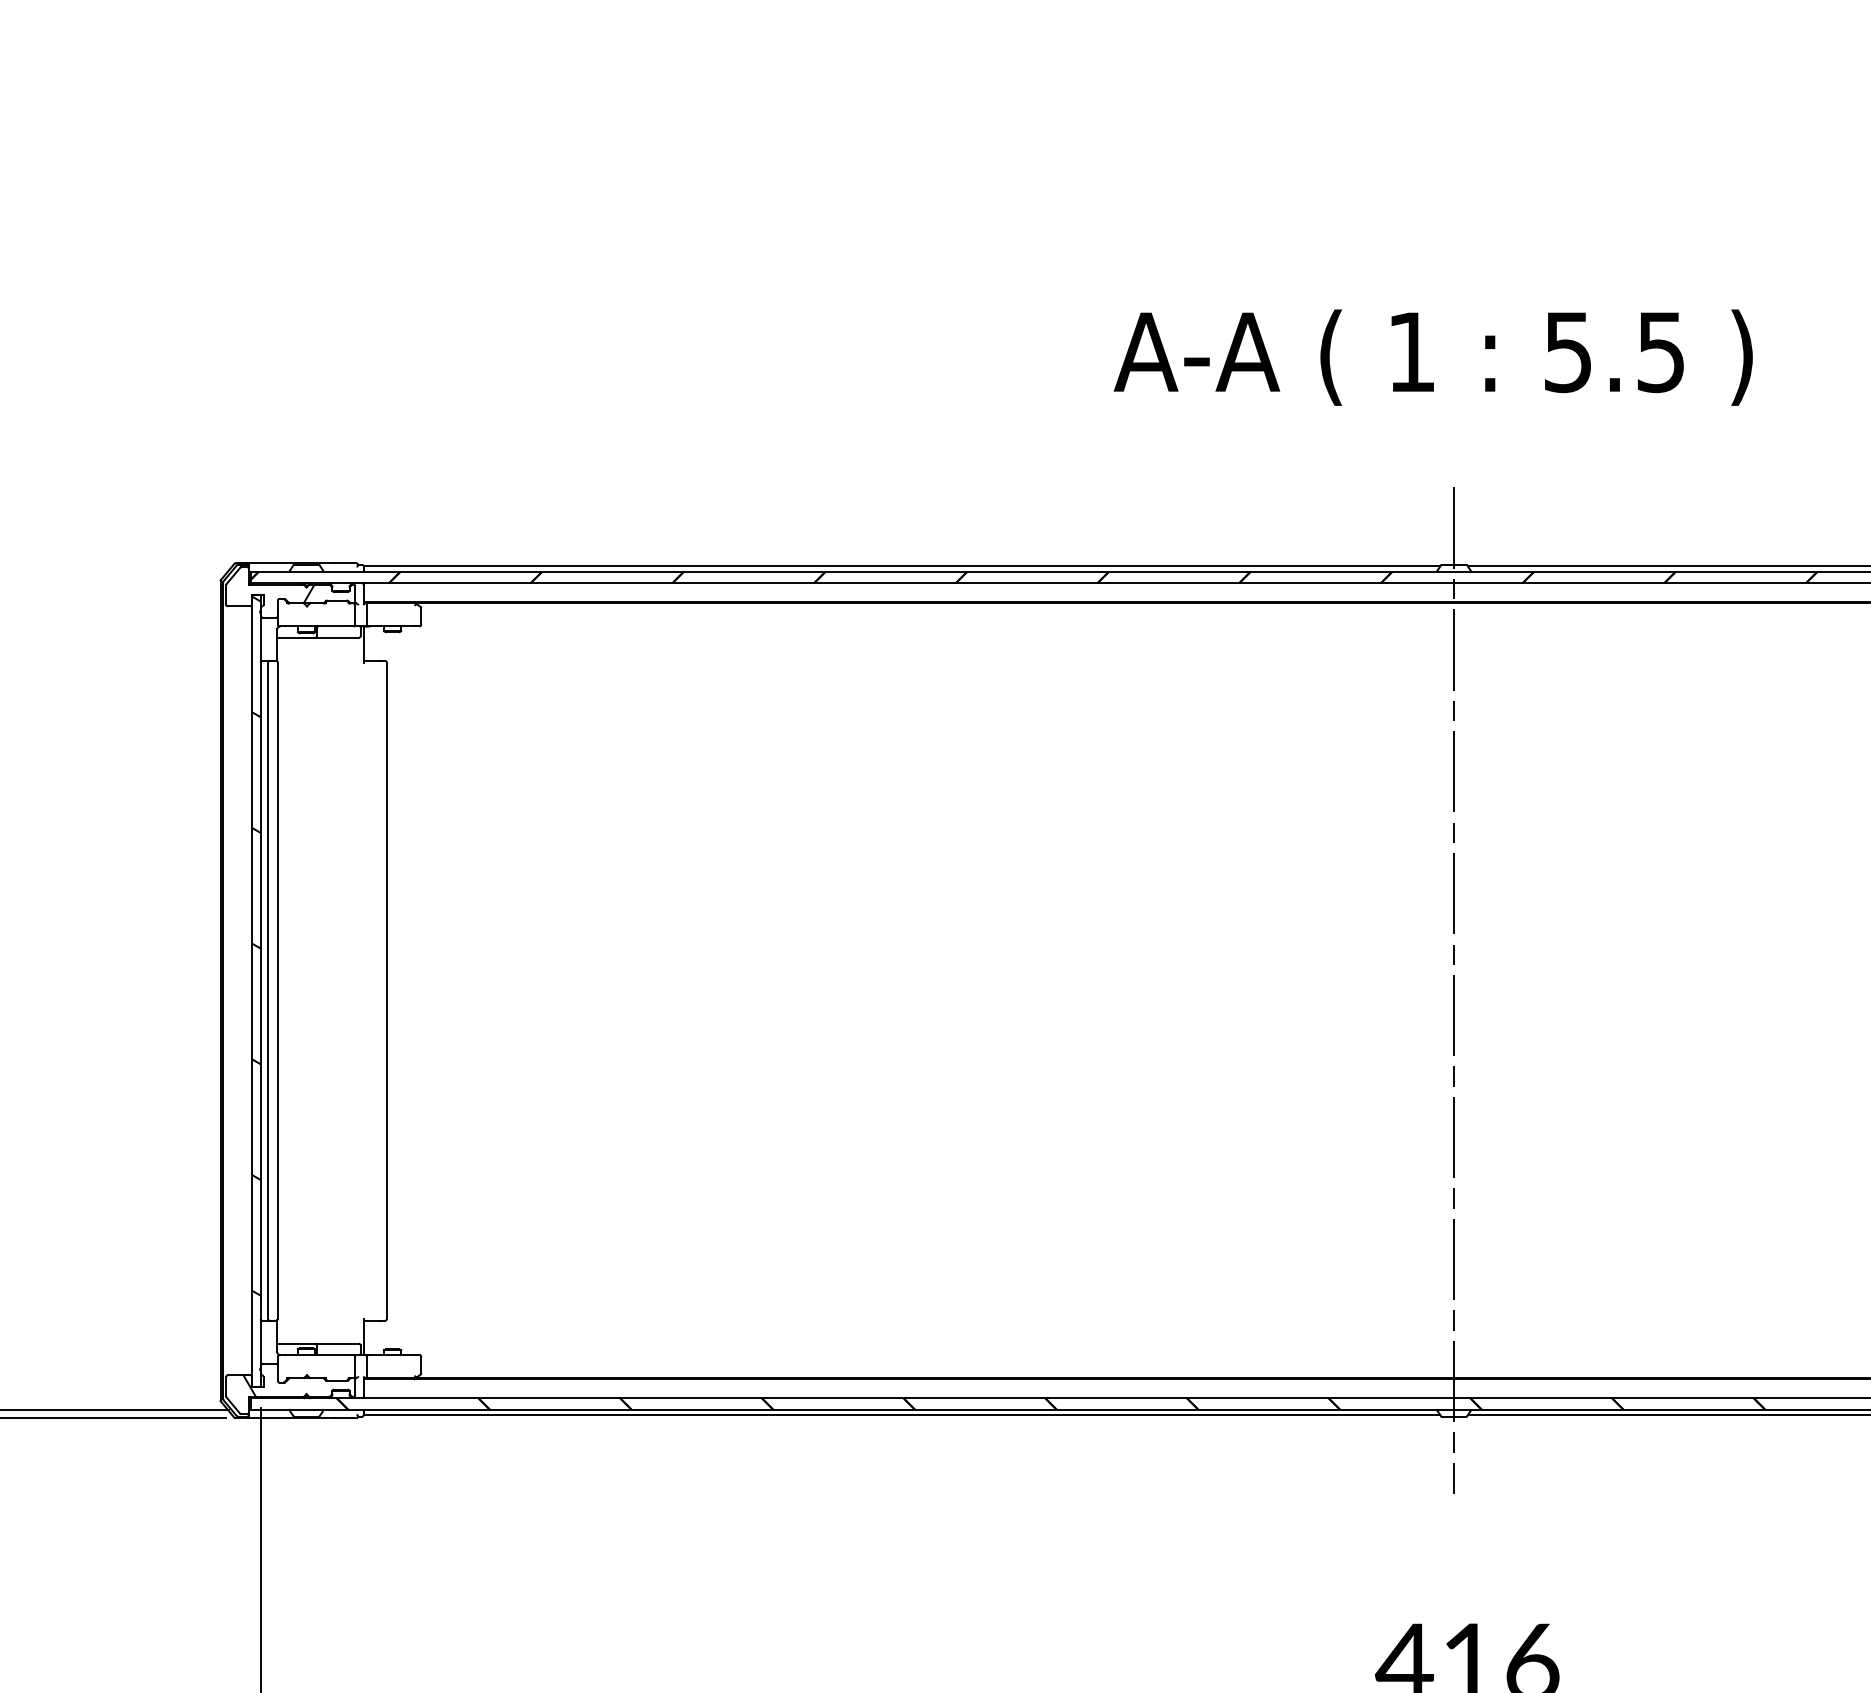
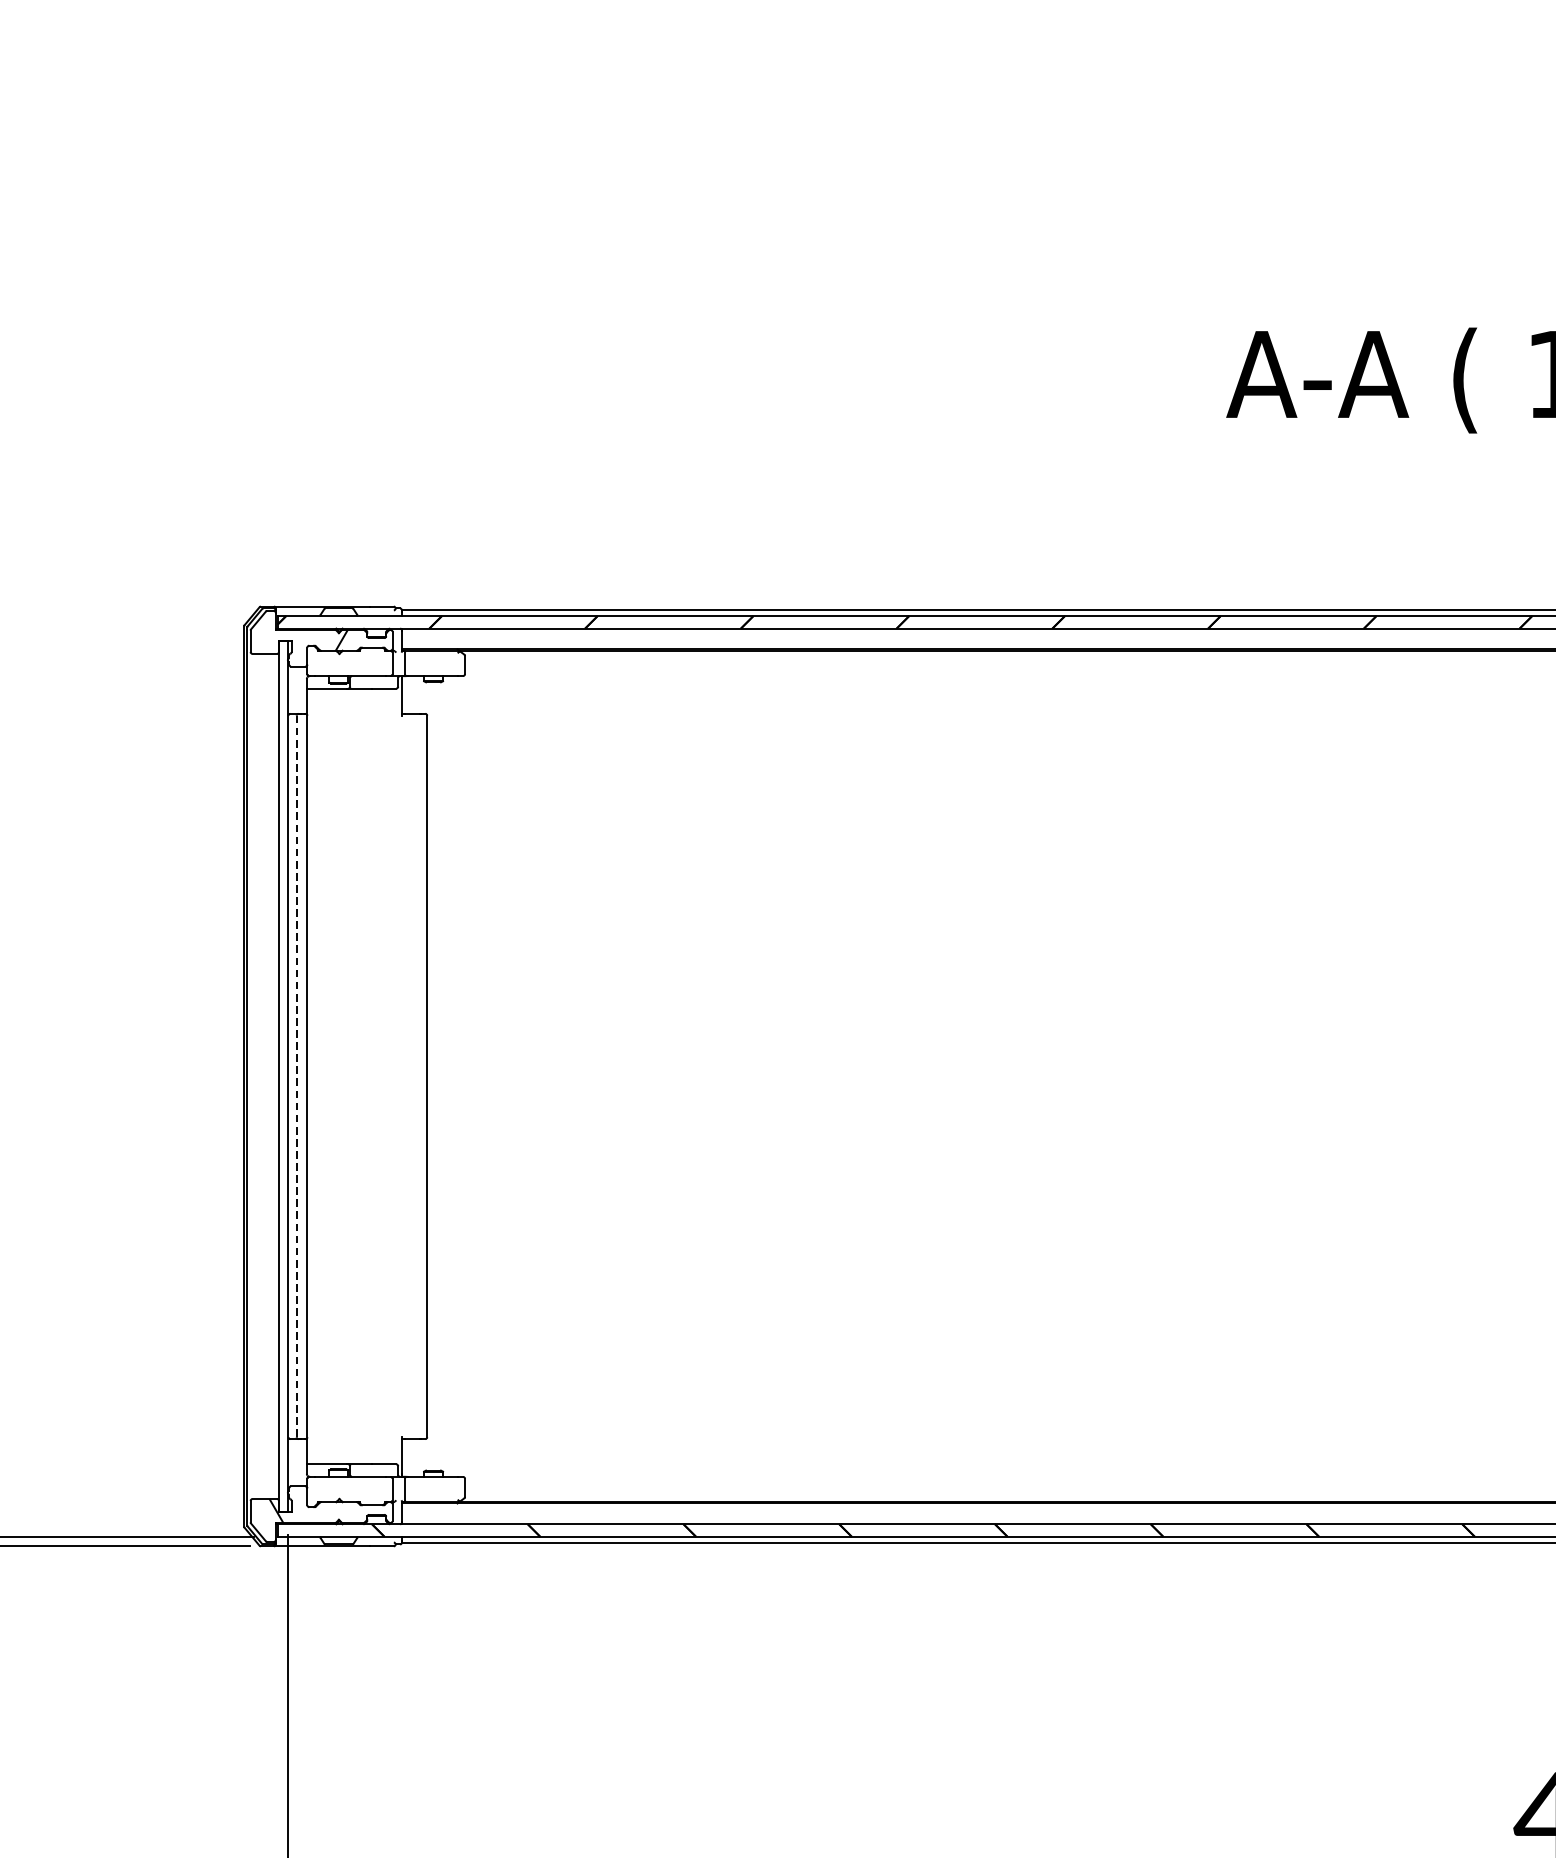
hatch: (256, 945) -> (283, 1026), removed
line: (268, 991) -> (297, 1077), solid -> dashed

